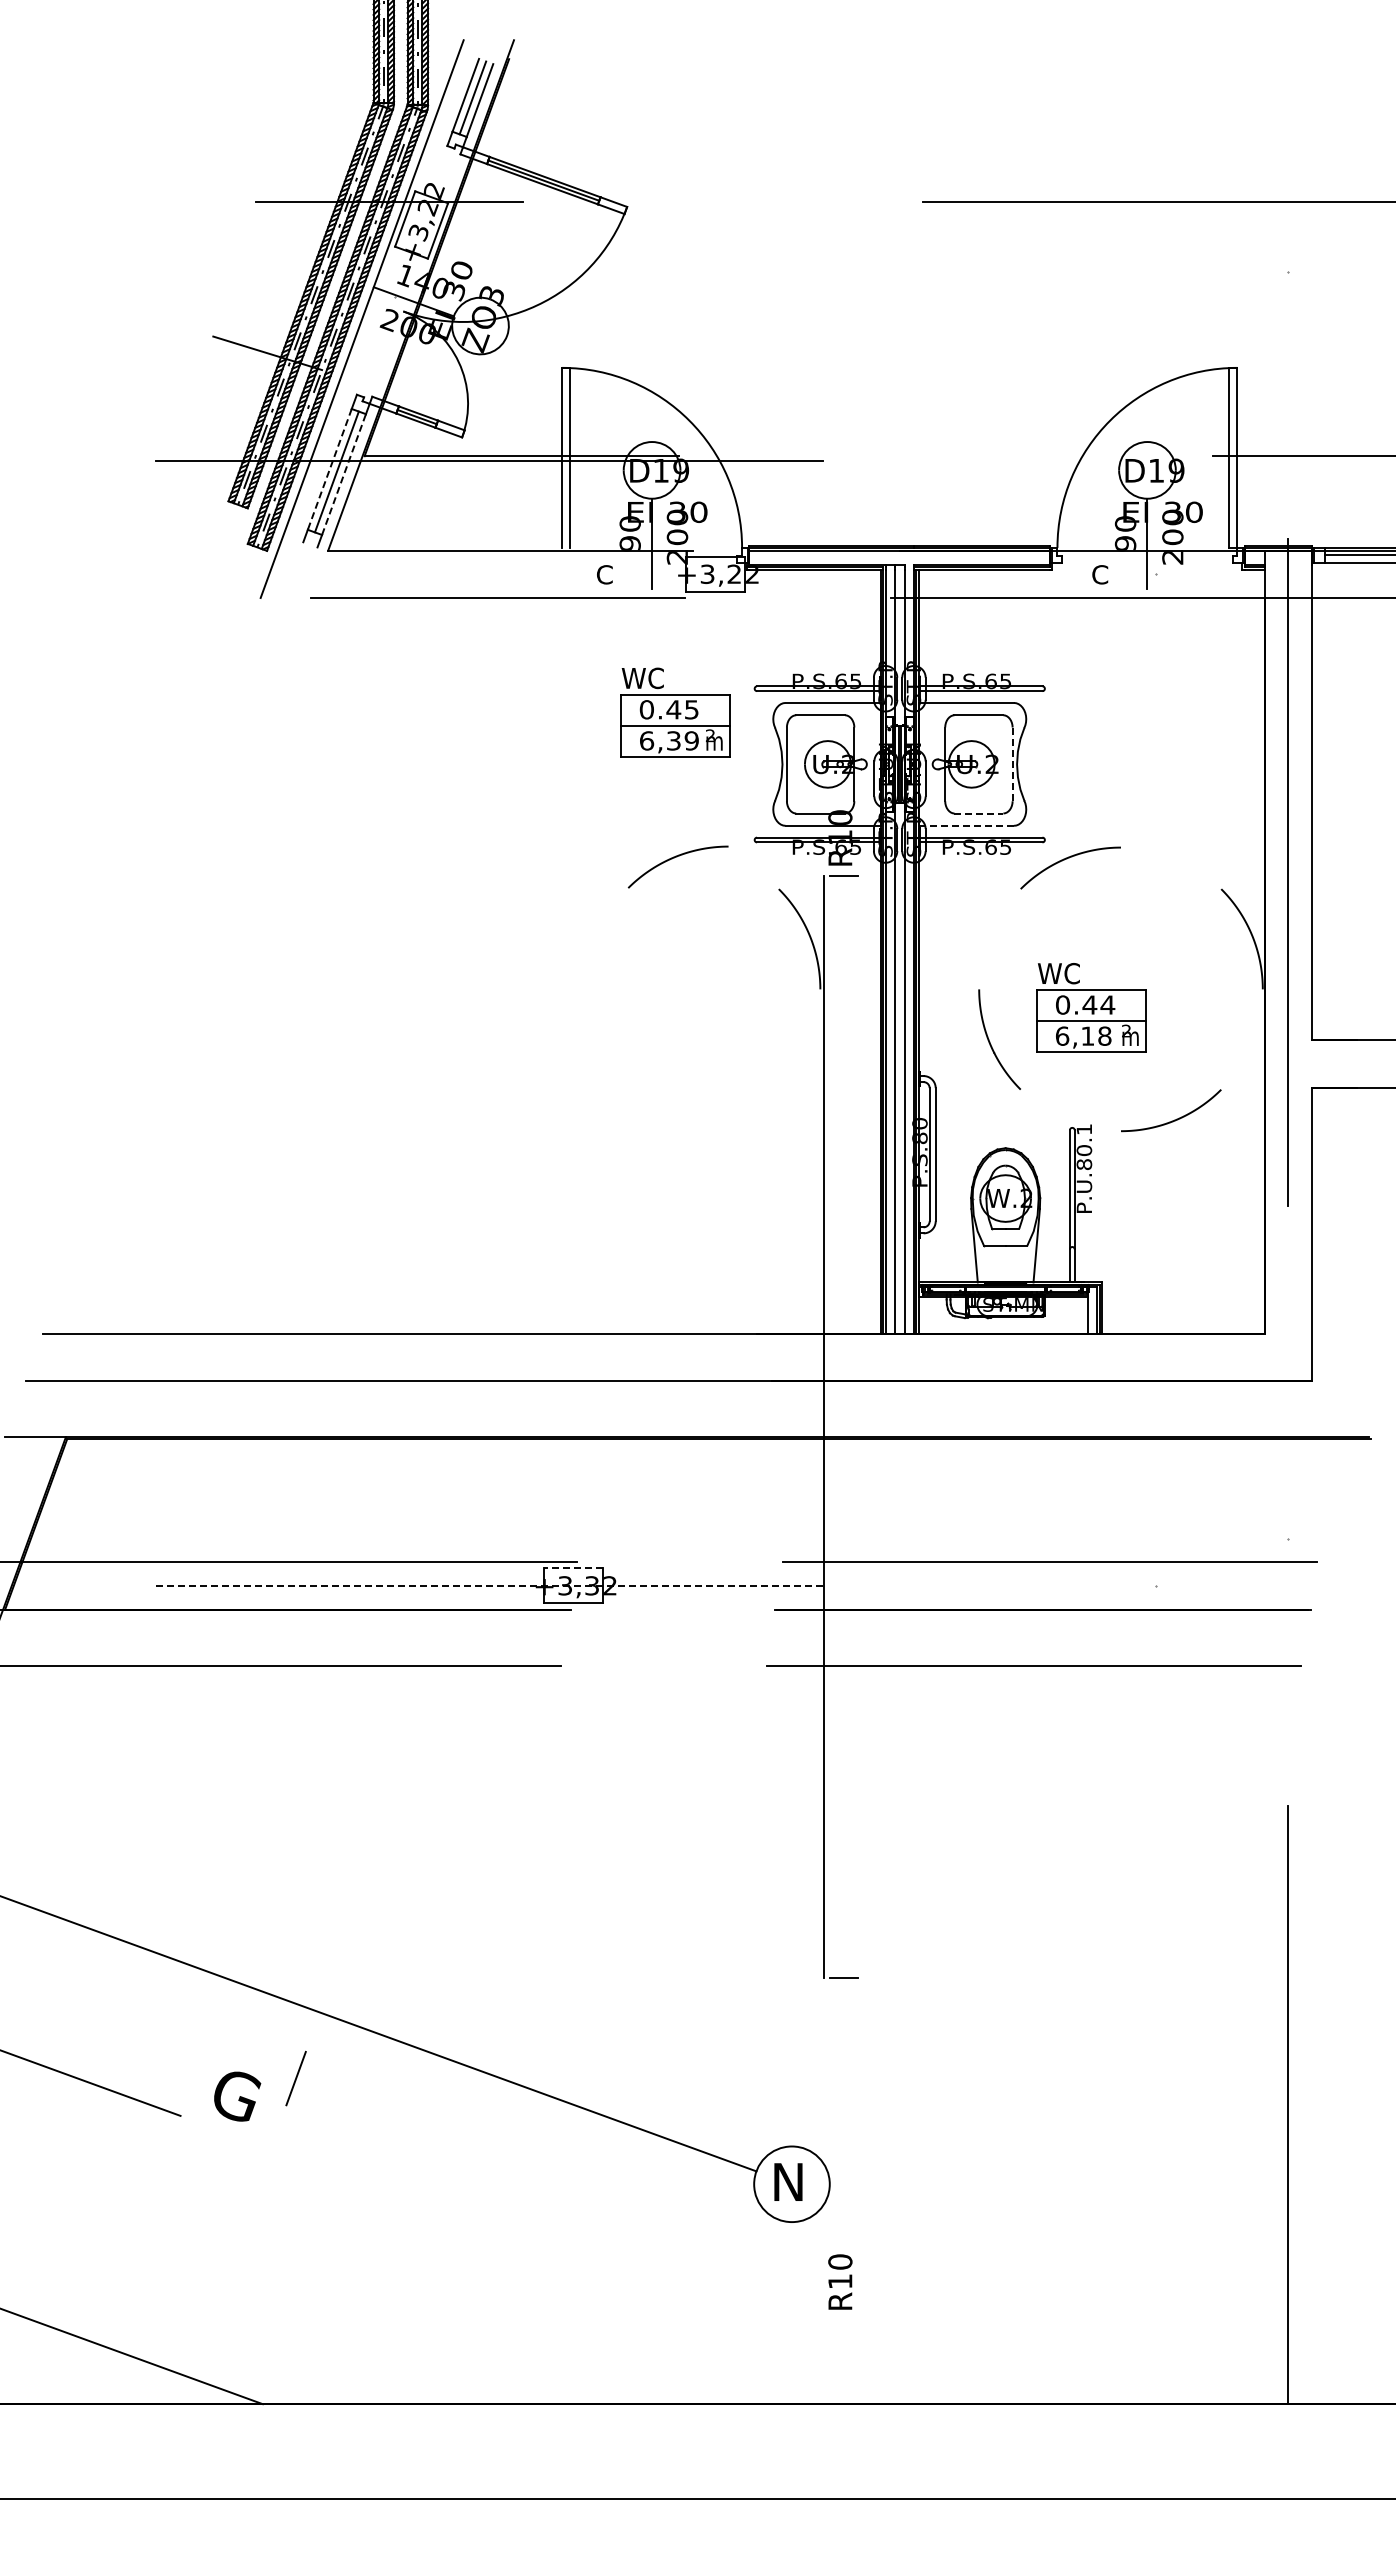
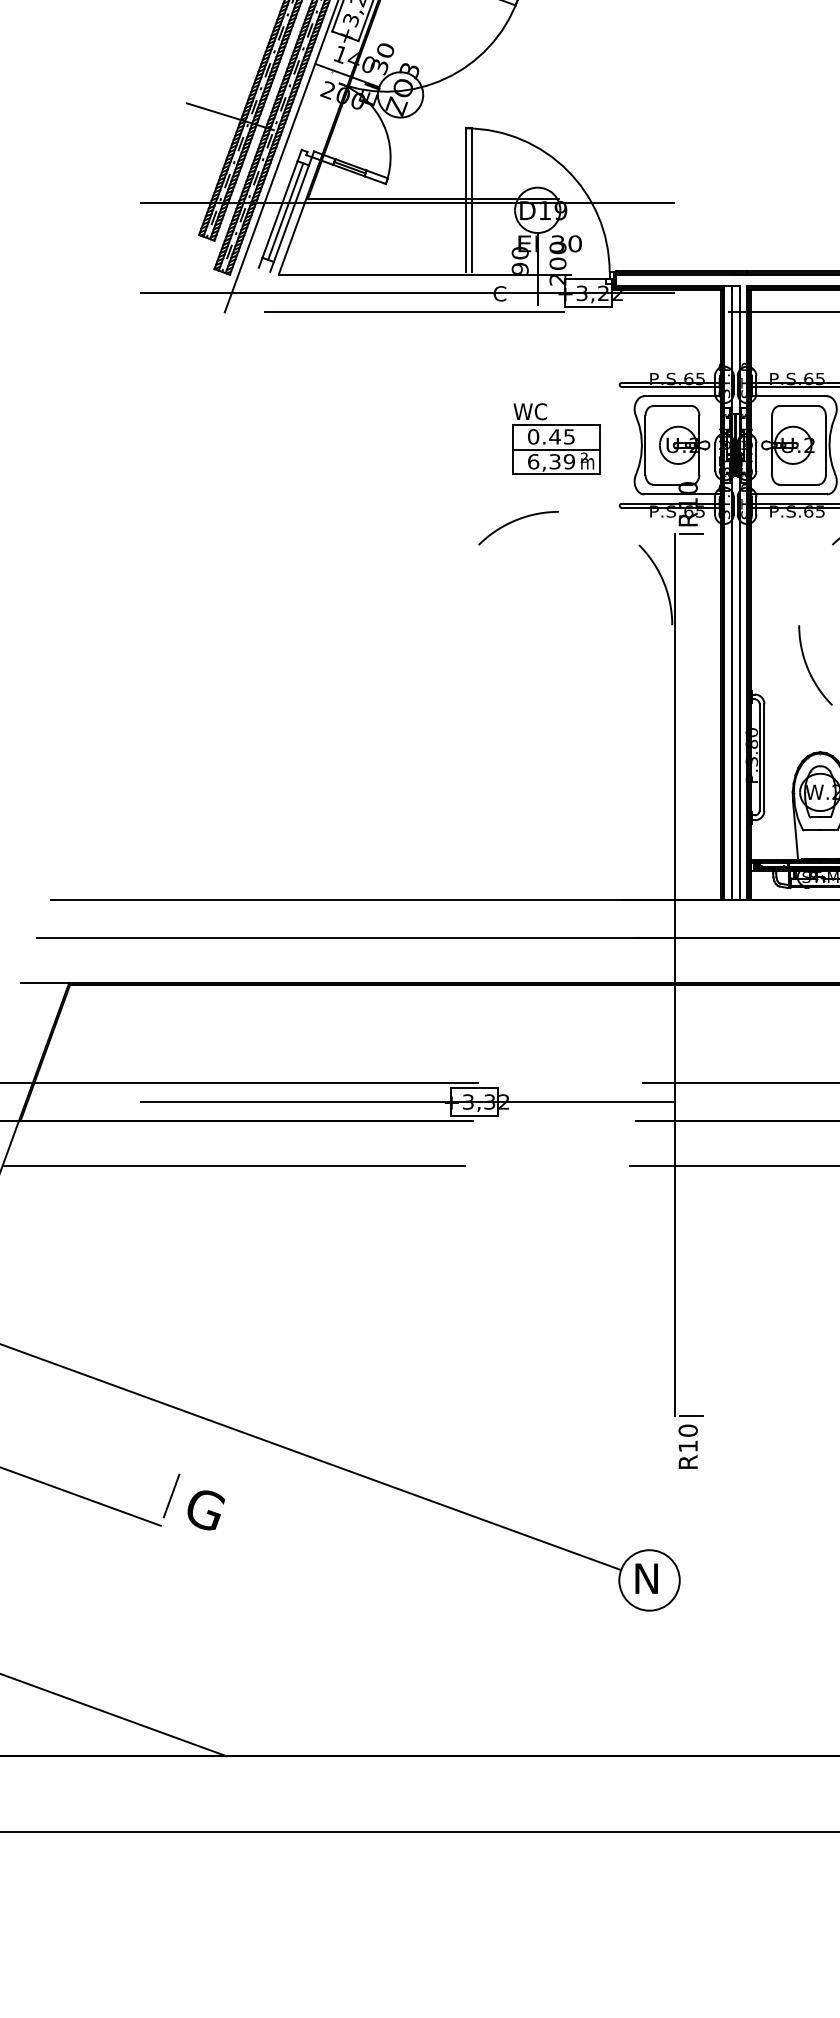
line: (329, 469) -> (279, 209), dashed -> solid
line: (344, 474) -> (291, 213), dashed -> solid
line: (488, 574) -> (406, 293), added
part: (675, 712) -> (556, 439), moved
line: (1012, 764) -> (825, 445), dashed -> solid
line: (979, 813) -> (799, 484), dashed -> solid
line: (966, 825) -> (789, 494), dashed -> solid
curve: (674, 858) -> (515, 521), moved
line: (572, 1568) -> (474, 1088), dashed -> solid
line: (489, 1585) -> (407, 1101), dashed -> solid
line: (295, 2078) -> (171, 1495), moved
text: (840, 2281) -> (688, 1446), moved

